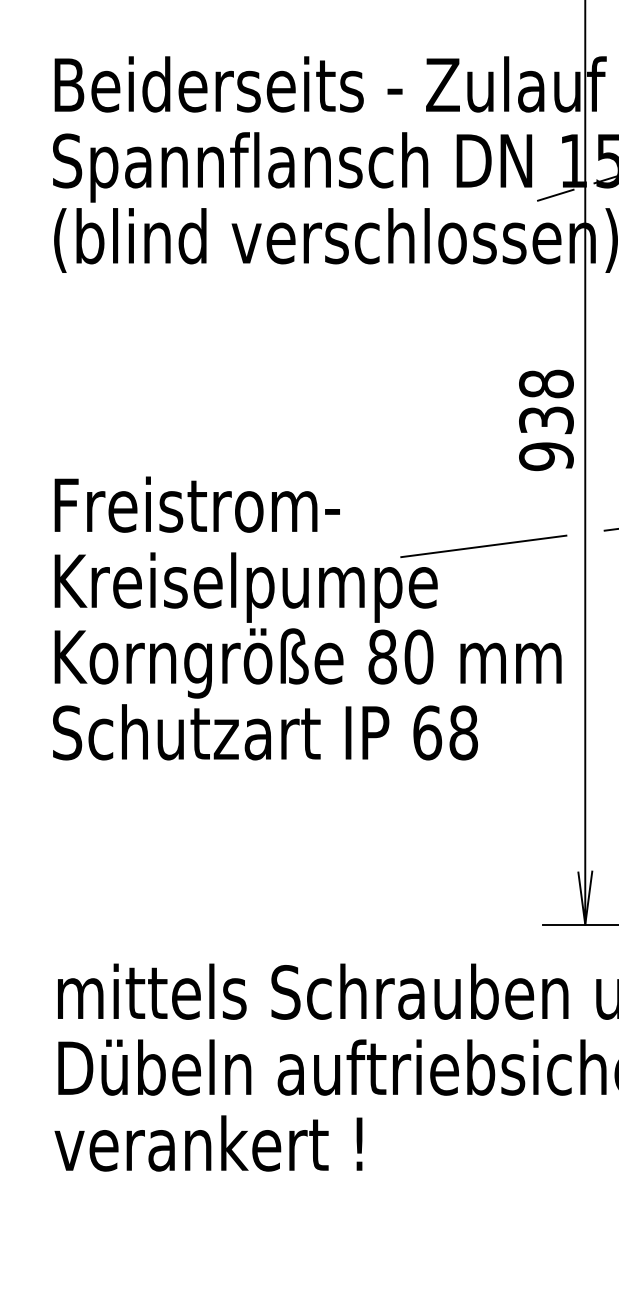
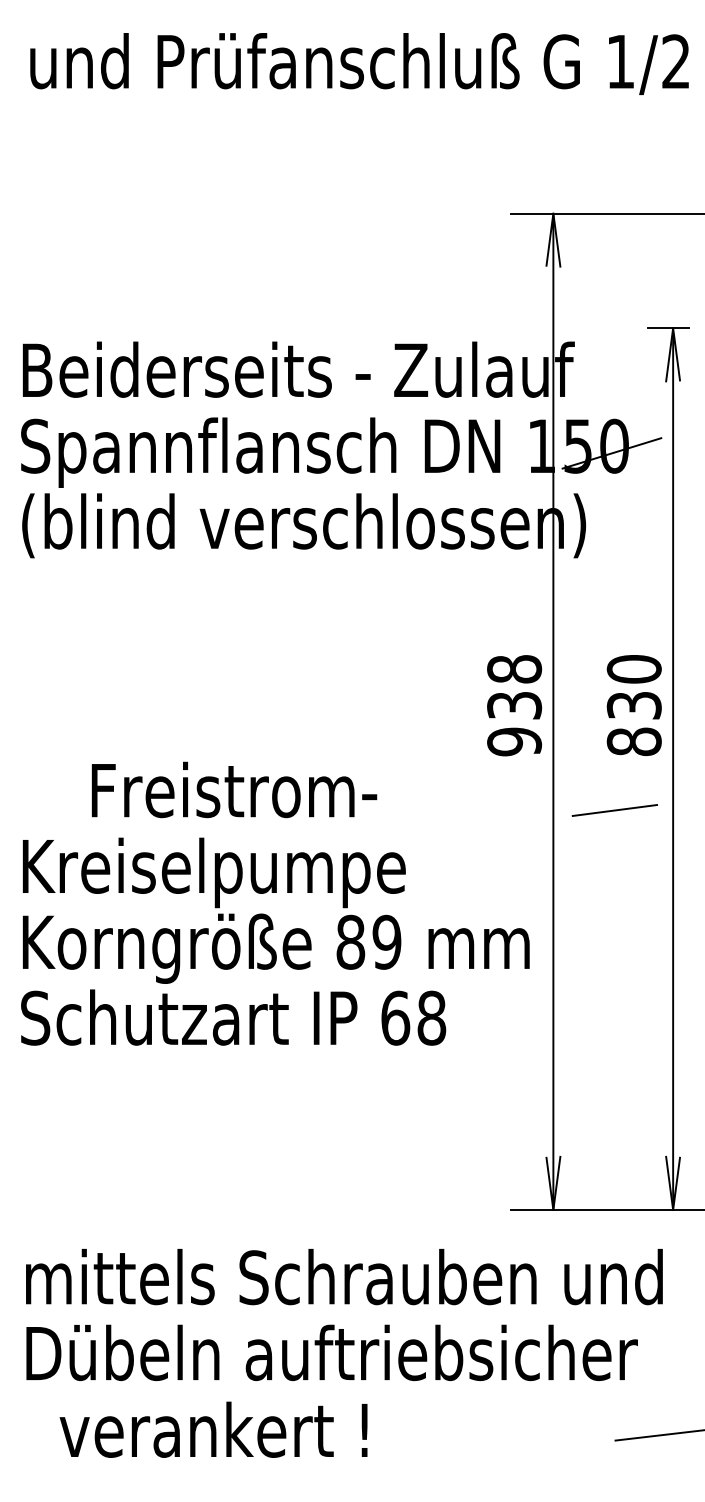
line: (555, 195) -> (523, 480), removed
text: (197, 504) -> (234, 789), moved
line: (483, 546) -> (451, 831), removed
text: (418, 657) -> (386, 942), 80 -> 89
text: (208, 1143) -> (213, 1429), moved

